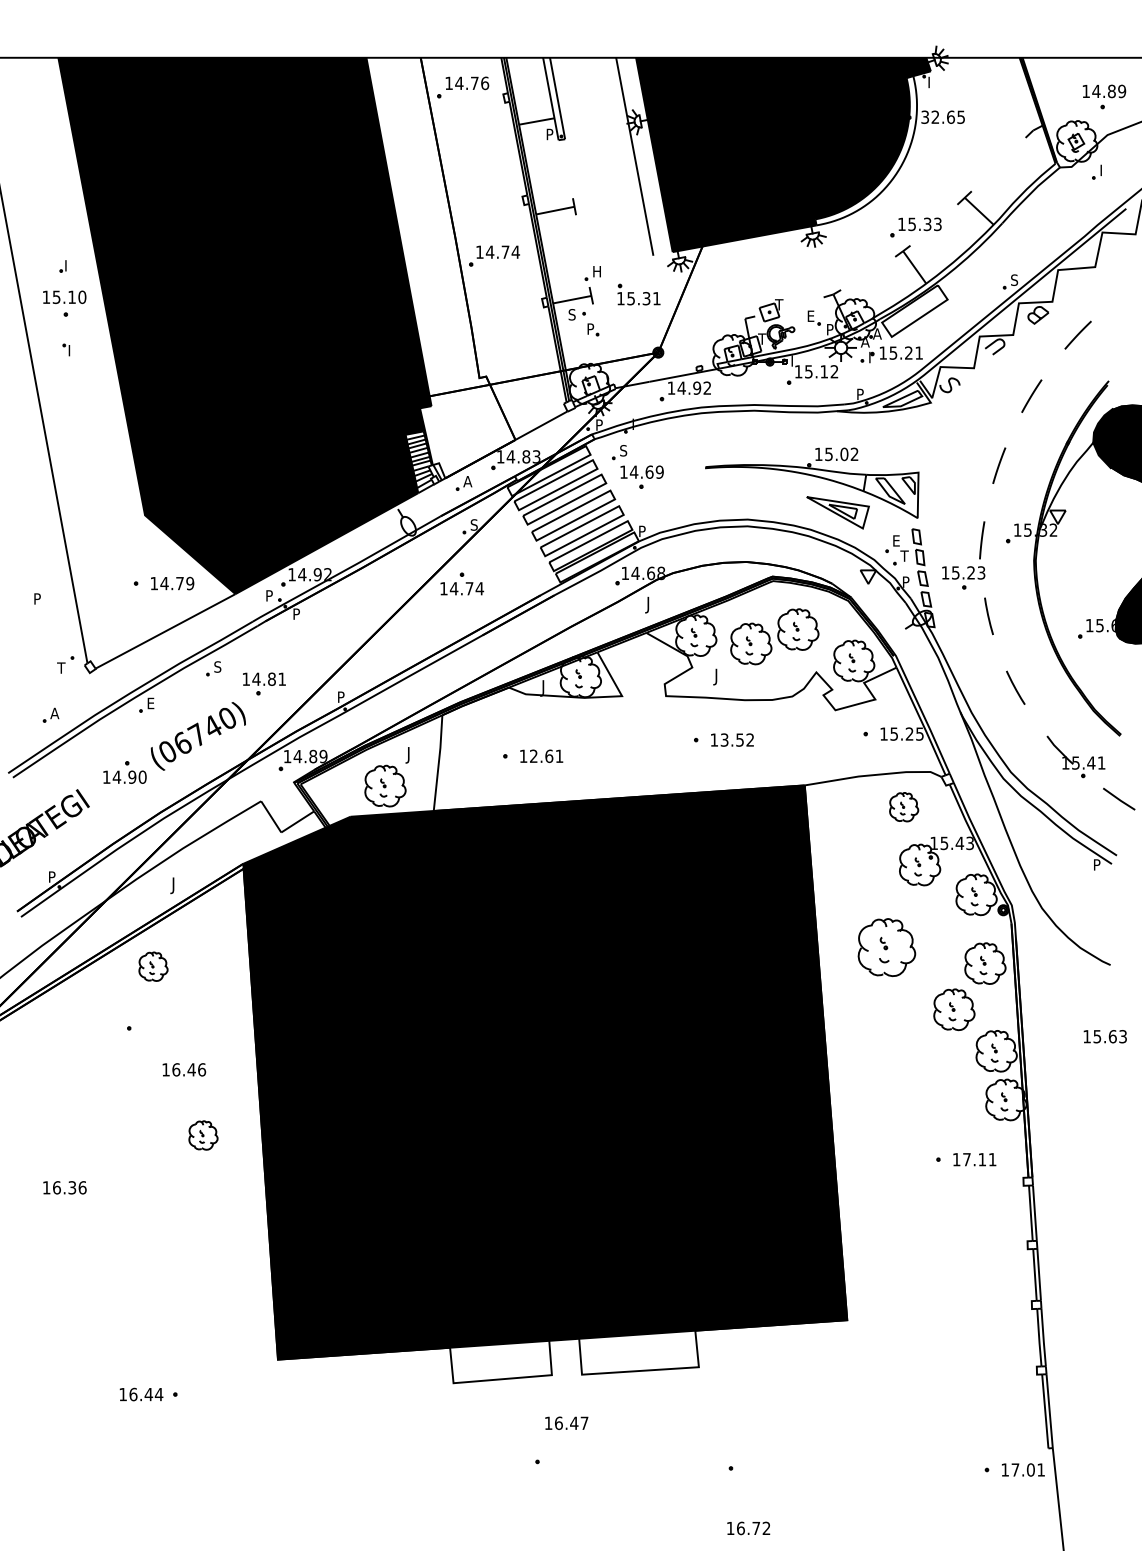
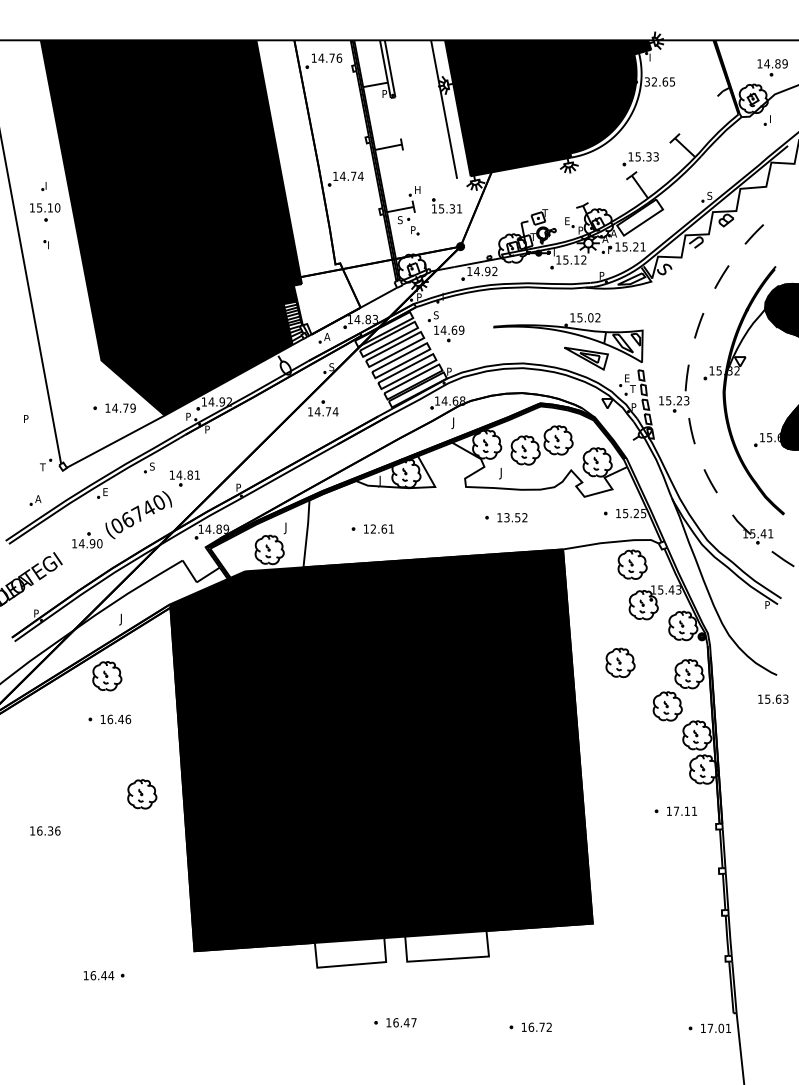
part: (904, 806) -> (632, 564), size x1.43
part: (886, 947) -> (620, 662), size x0.71
part: (153, 967) -> (107, 676), size x1.43
text: (1105, 1035) -> (773, 698), moved
text: (183, 1069) -> (115, 719), moved
part: (203, 1135) -> (142, 794), size x1.43
text: (566, 1422) -> (401, 1022), moved
text: (748, 1527) -> (536, 1026), moved

